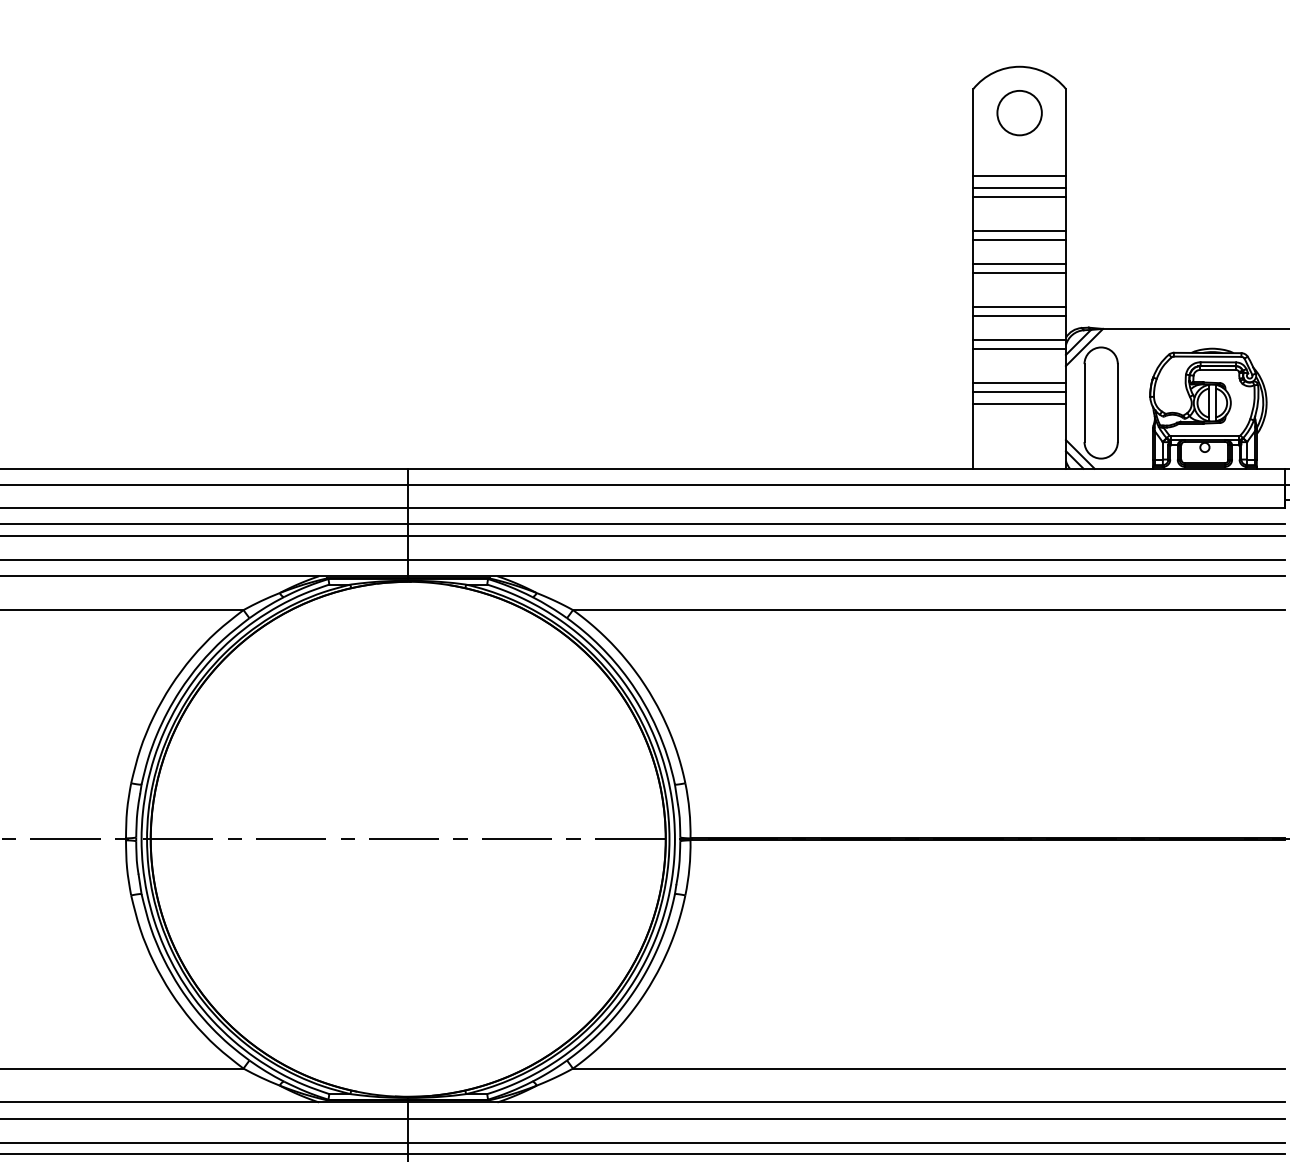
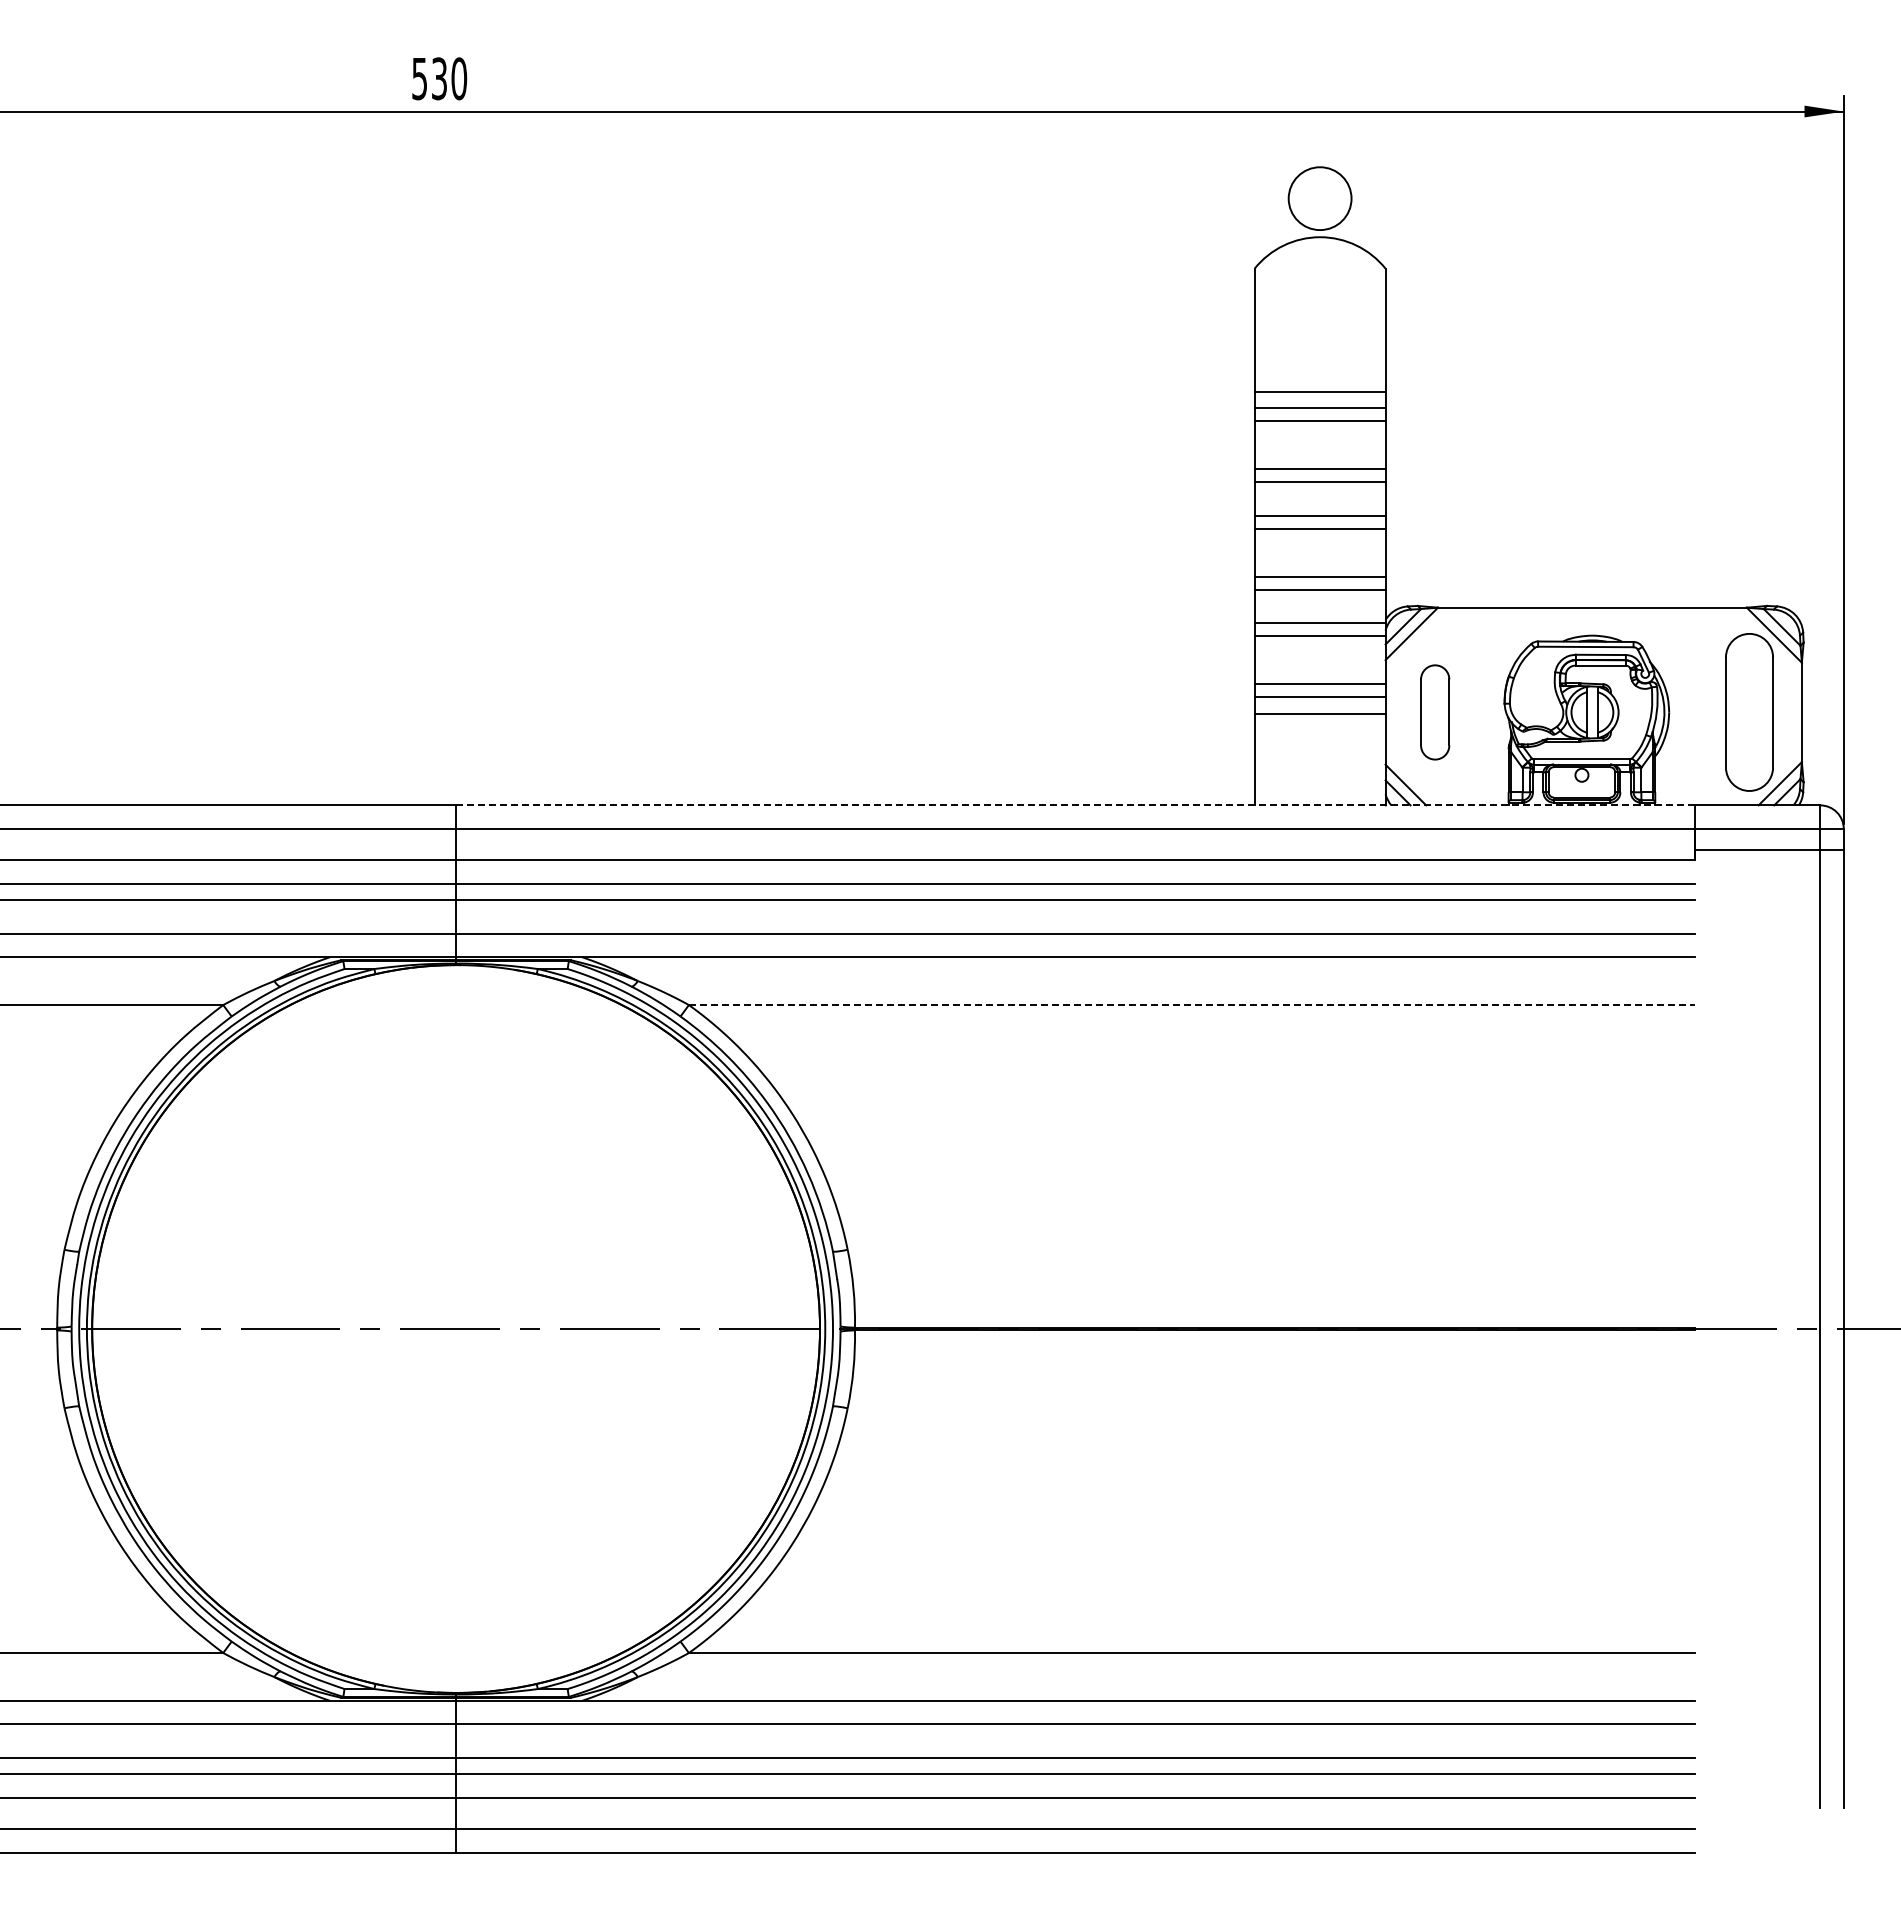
circle: (1019, 112) -> (1319, 198), moved
part: (1100, 403) -> (1434, 712), size x0.6
line: (845, 468) -> (1074, 805), solid -> dashed
line: (928, 610) -> (1191, 1005), solid -> dashed

